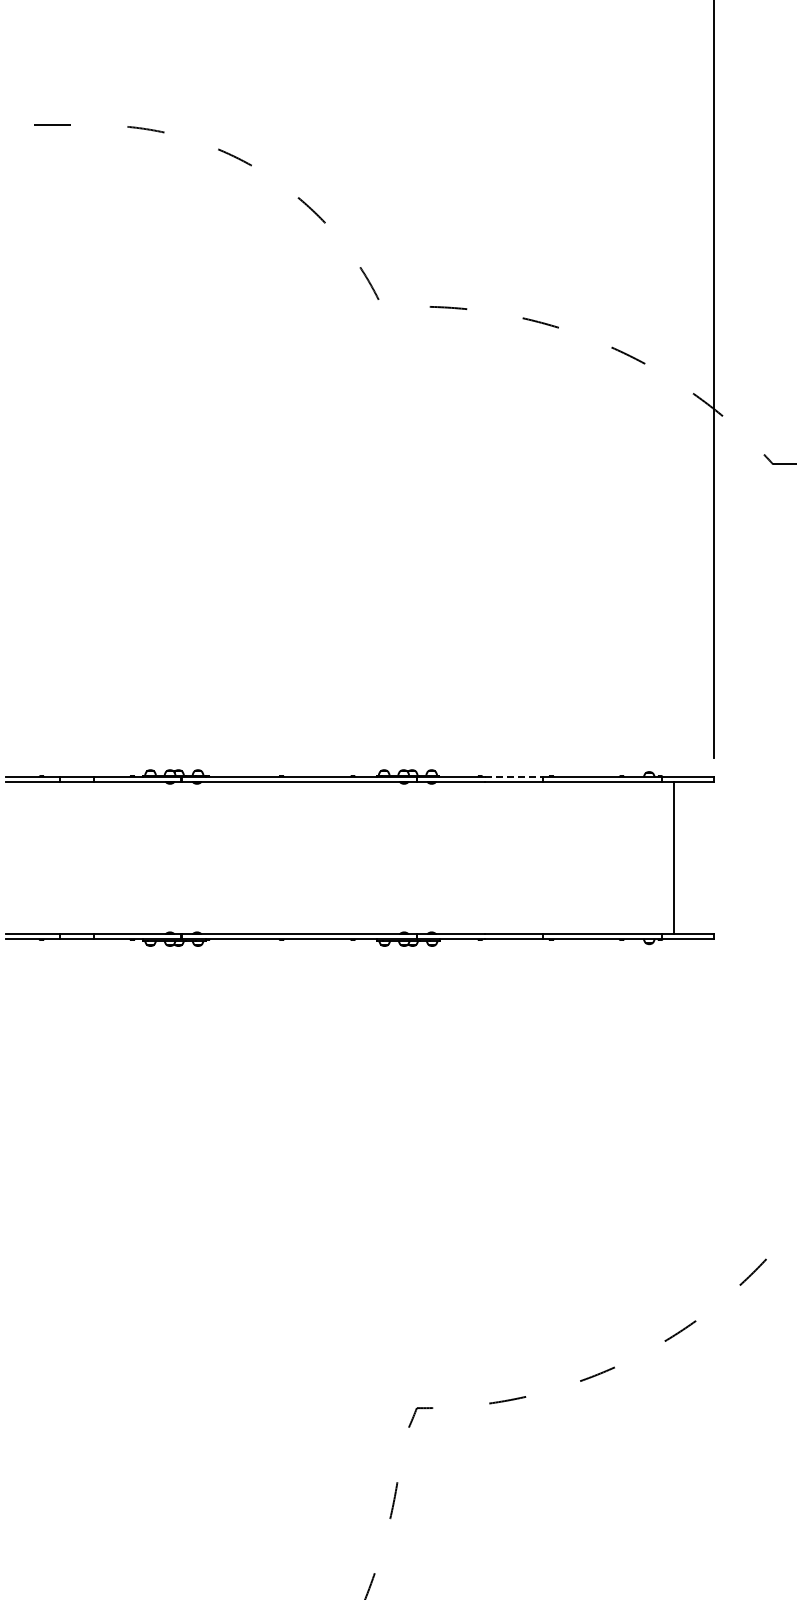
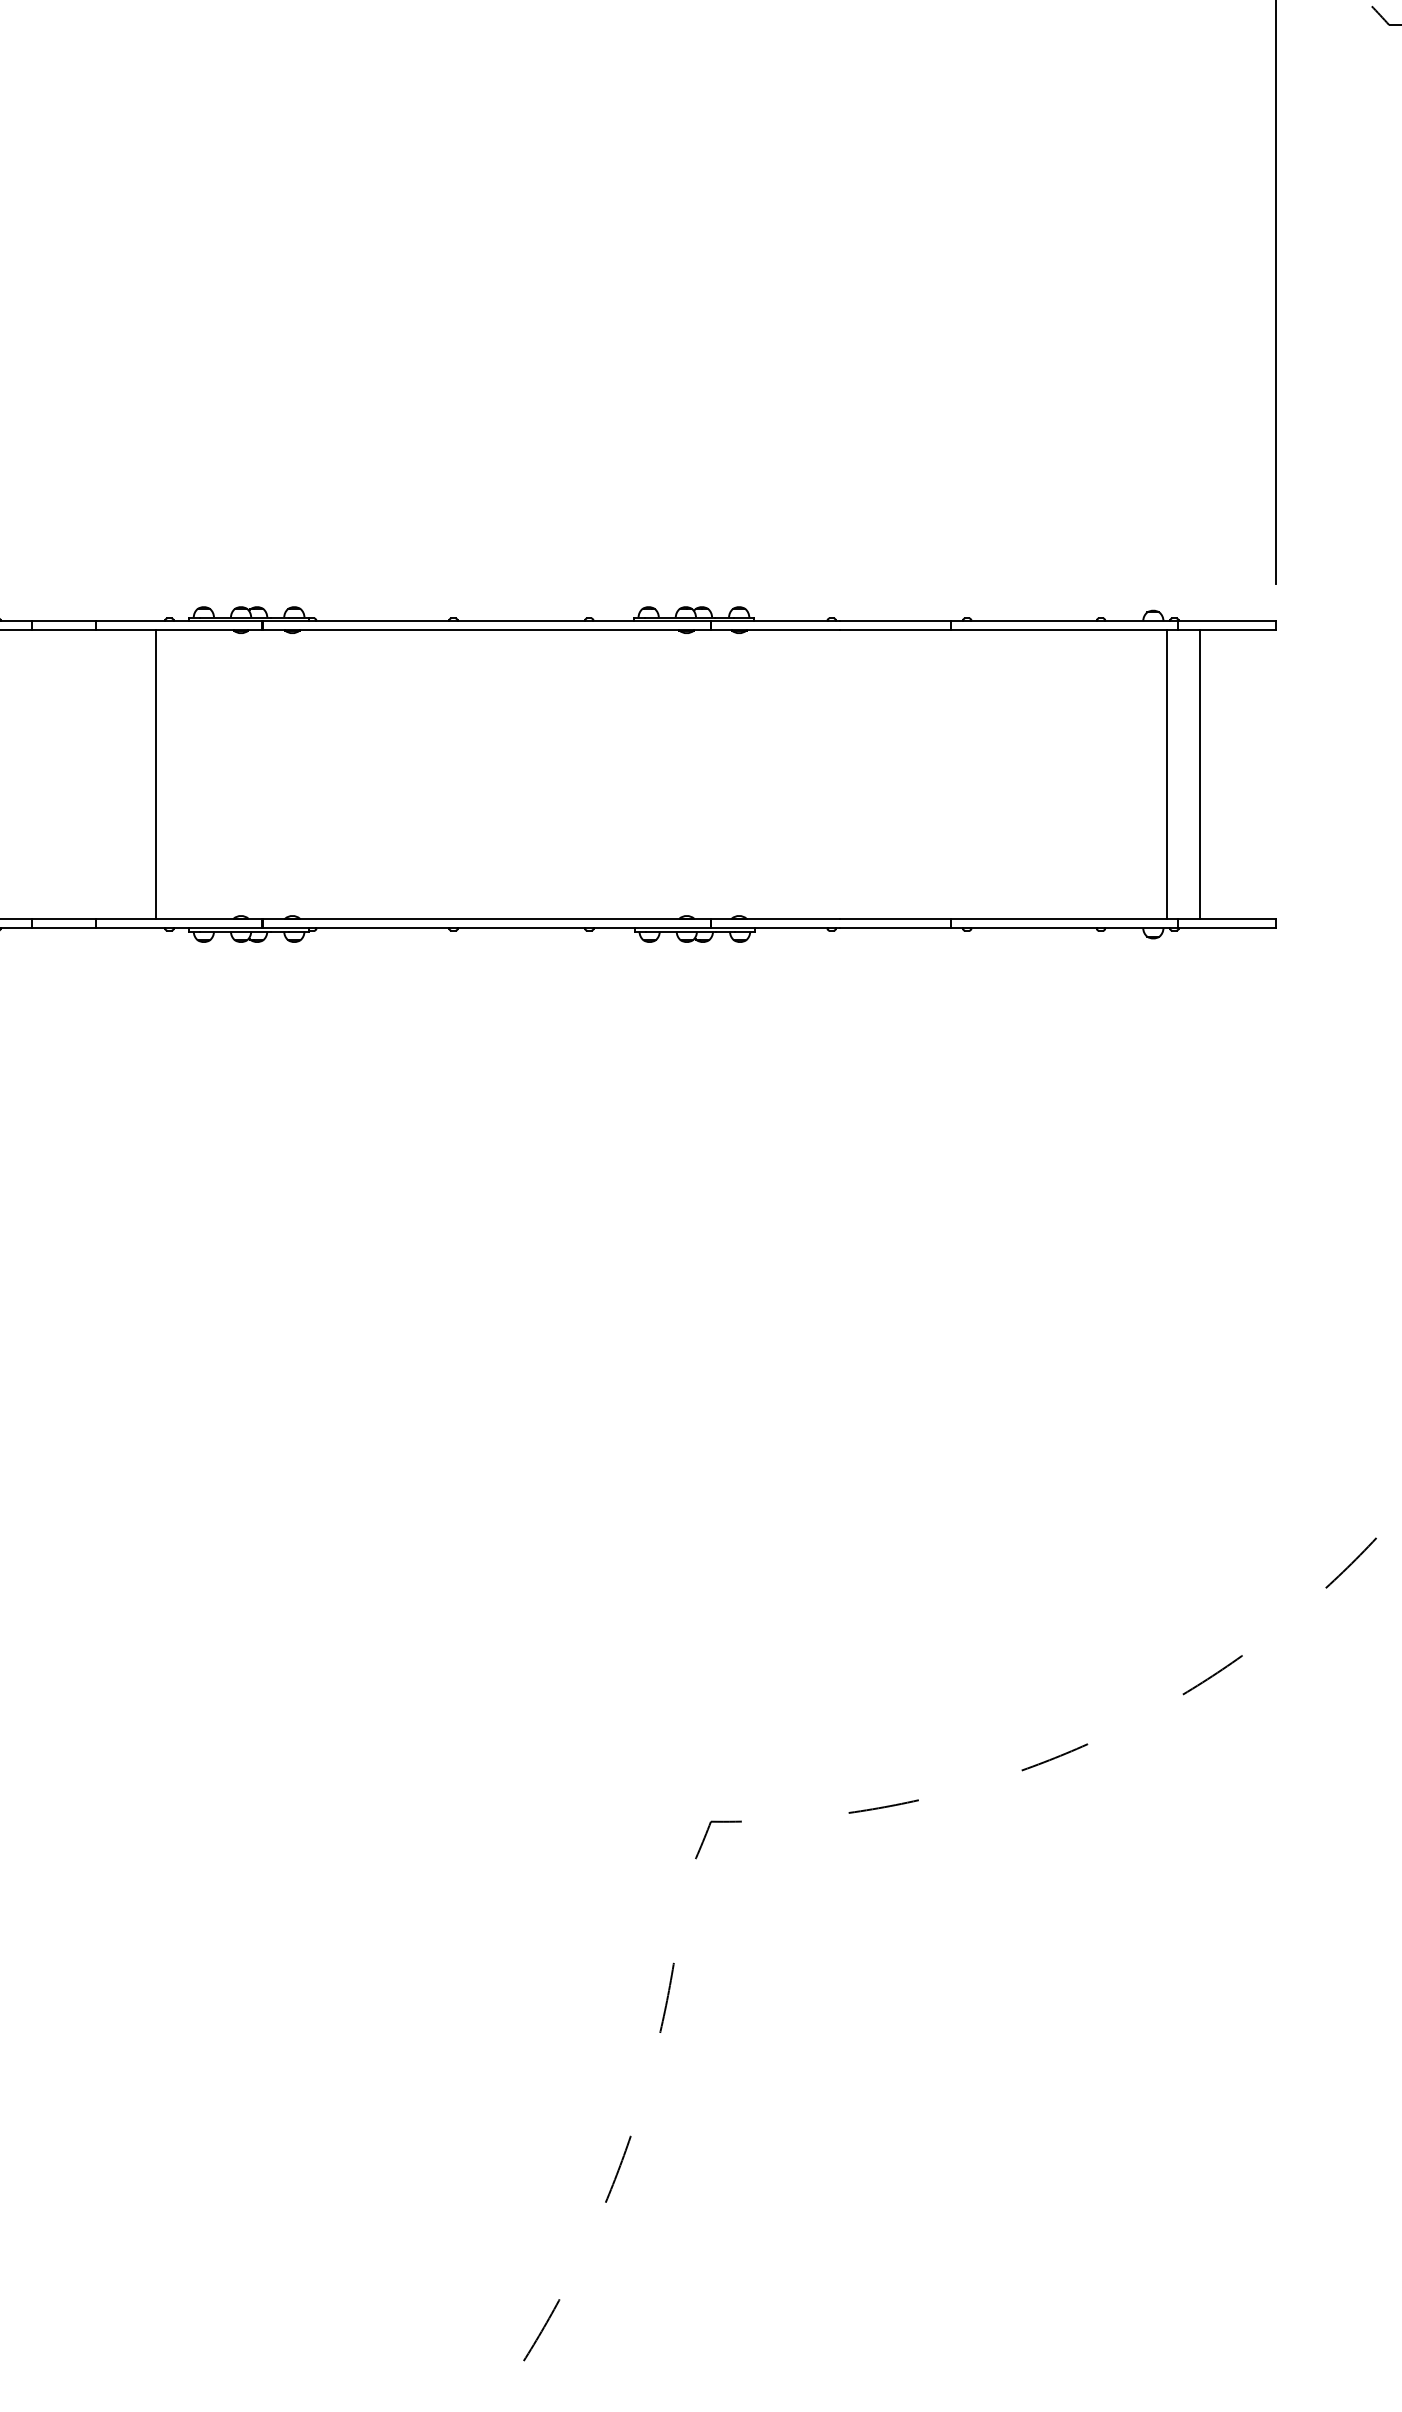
line: (513, 777) -> (894, 621), dashed -> solid
line: (125, 858) -> (156, 775), added
line: (656, 858) -> (1167, 775), added

